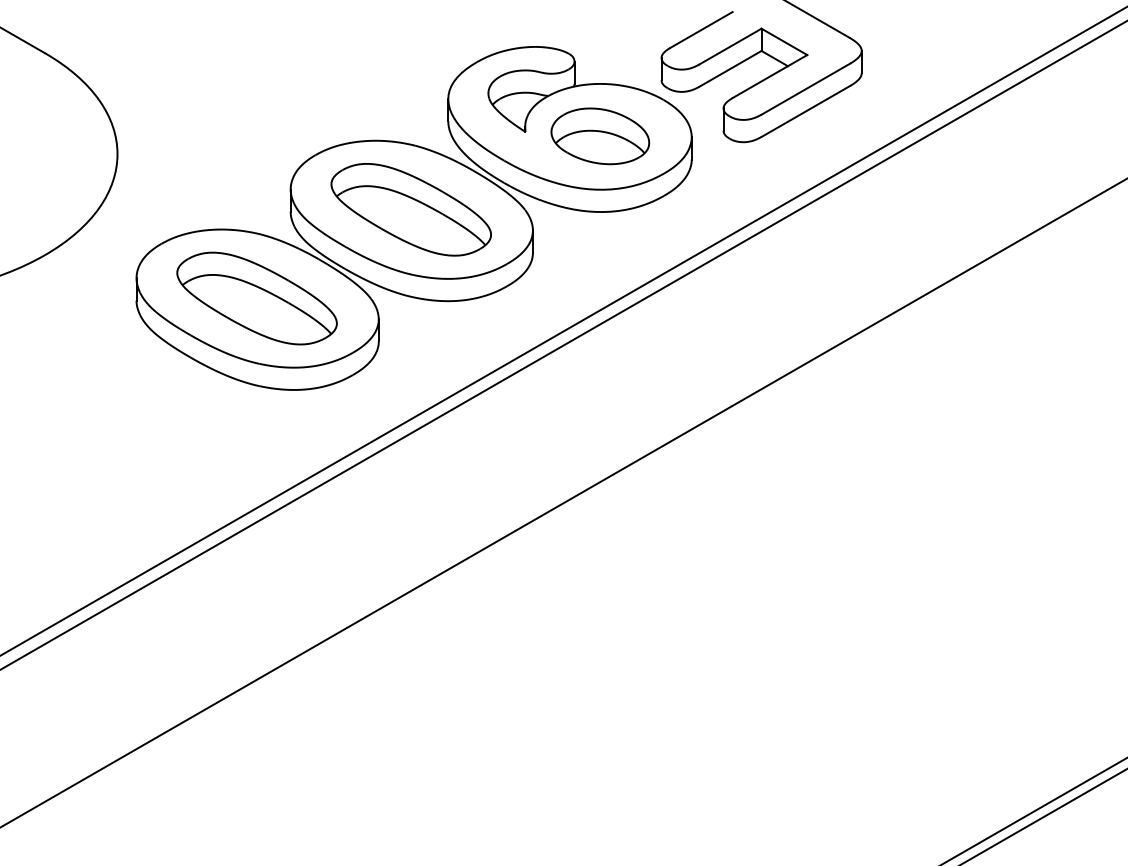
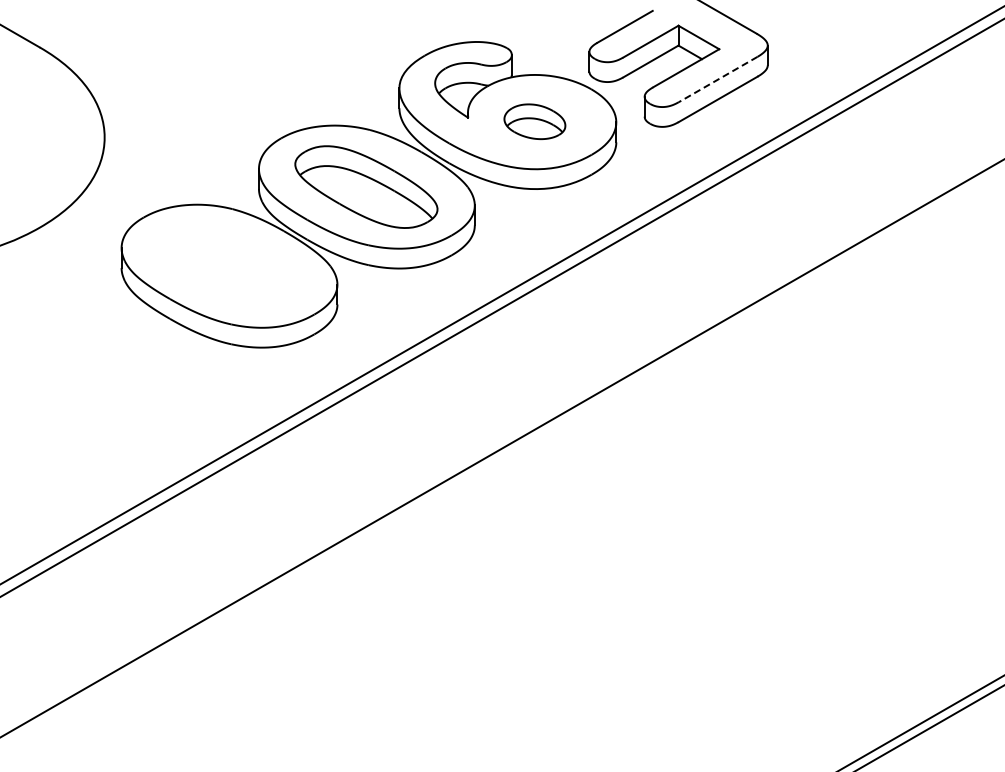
line: (805, 89) -> (717, 79), solid -> dashed
part: (599, 136) -> (534, 121), size x0.7
part: (256, 297) -> (228, 265), removed

